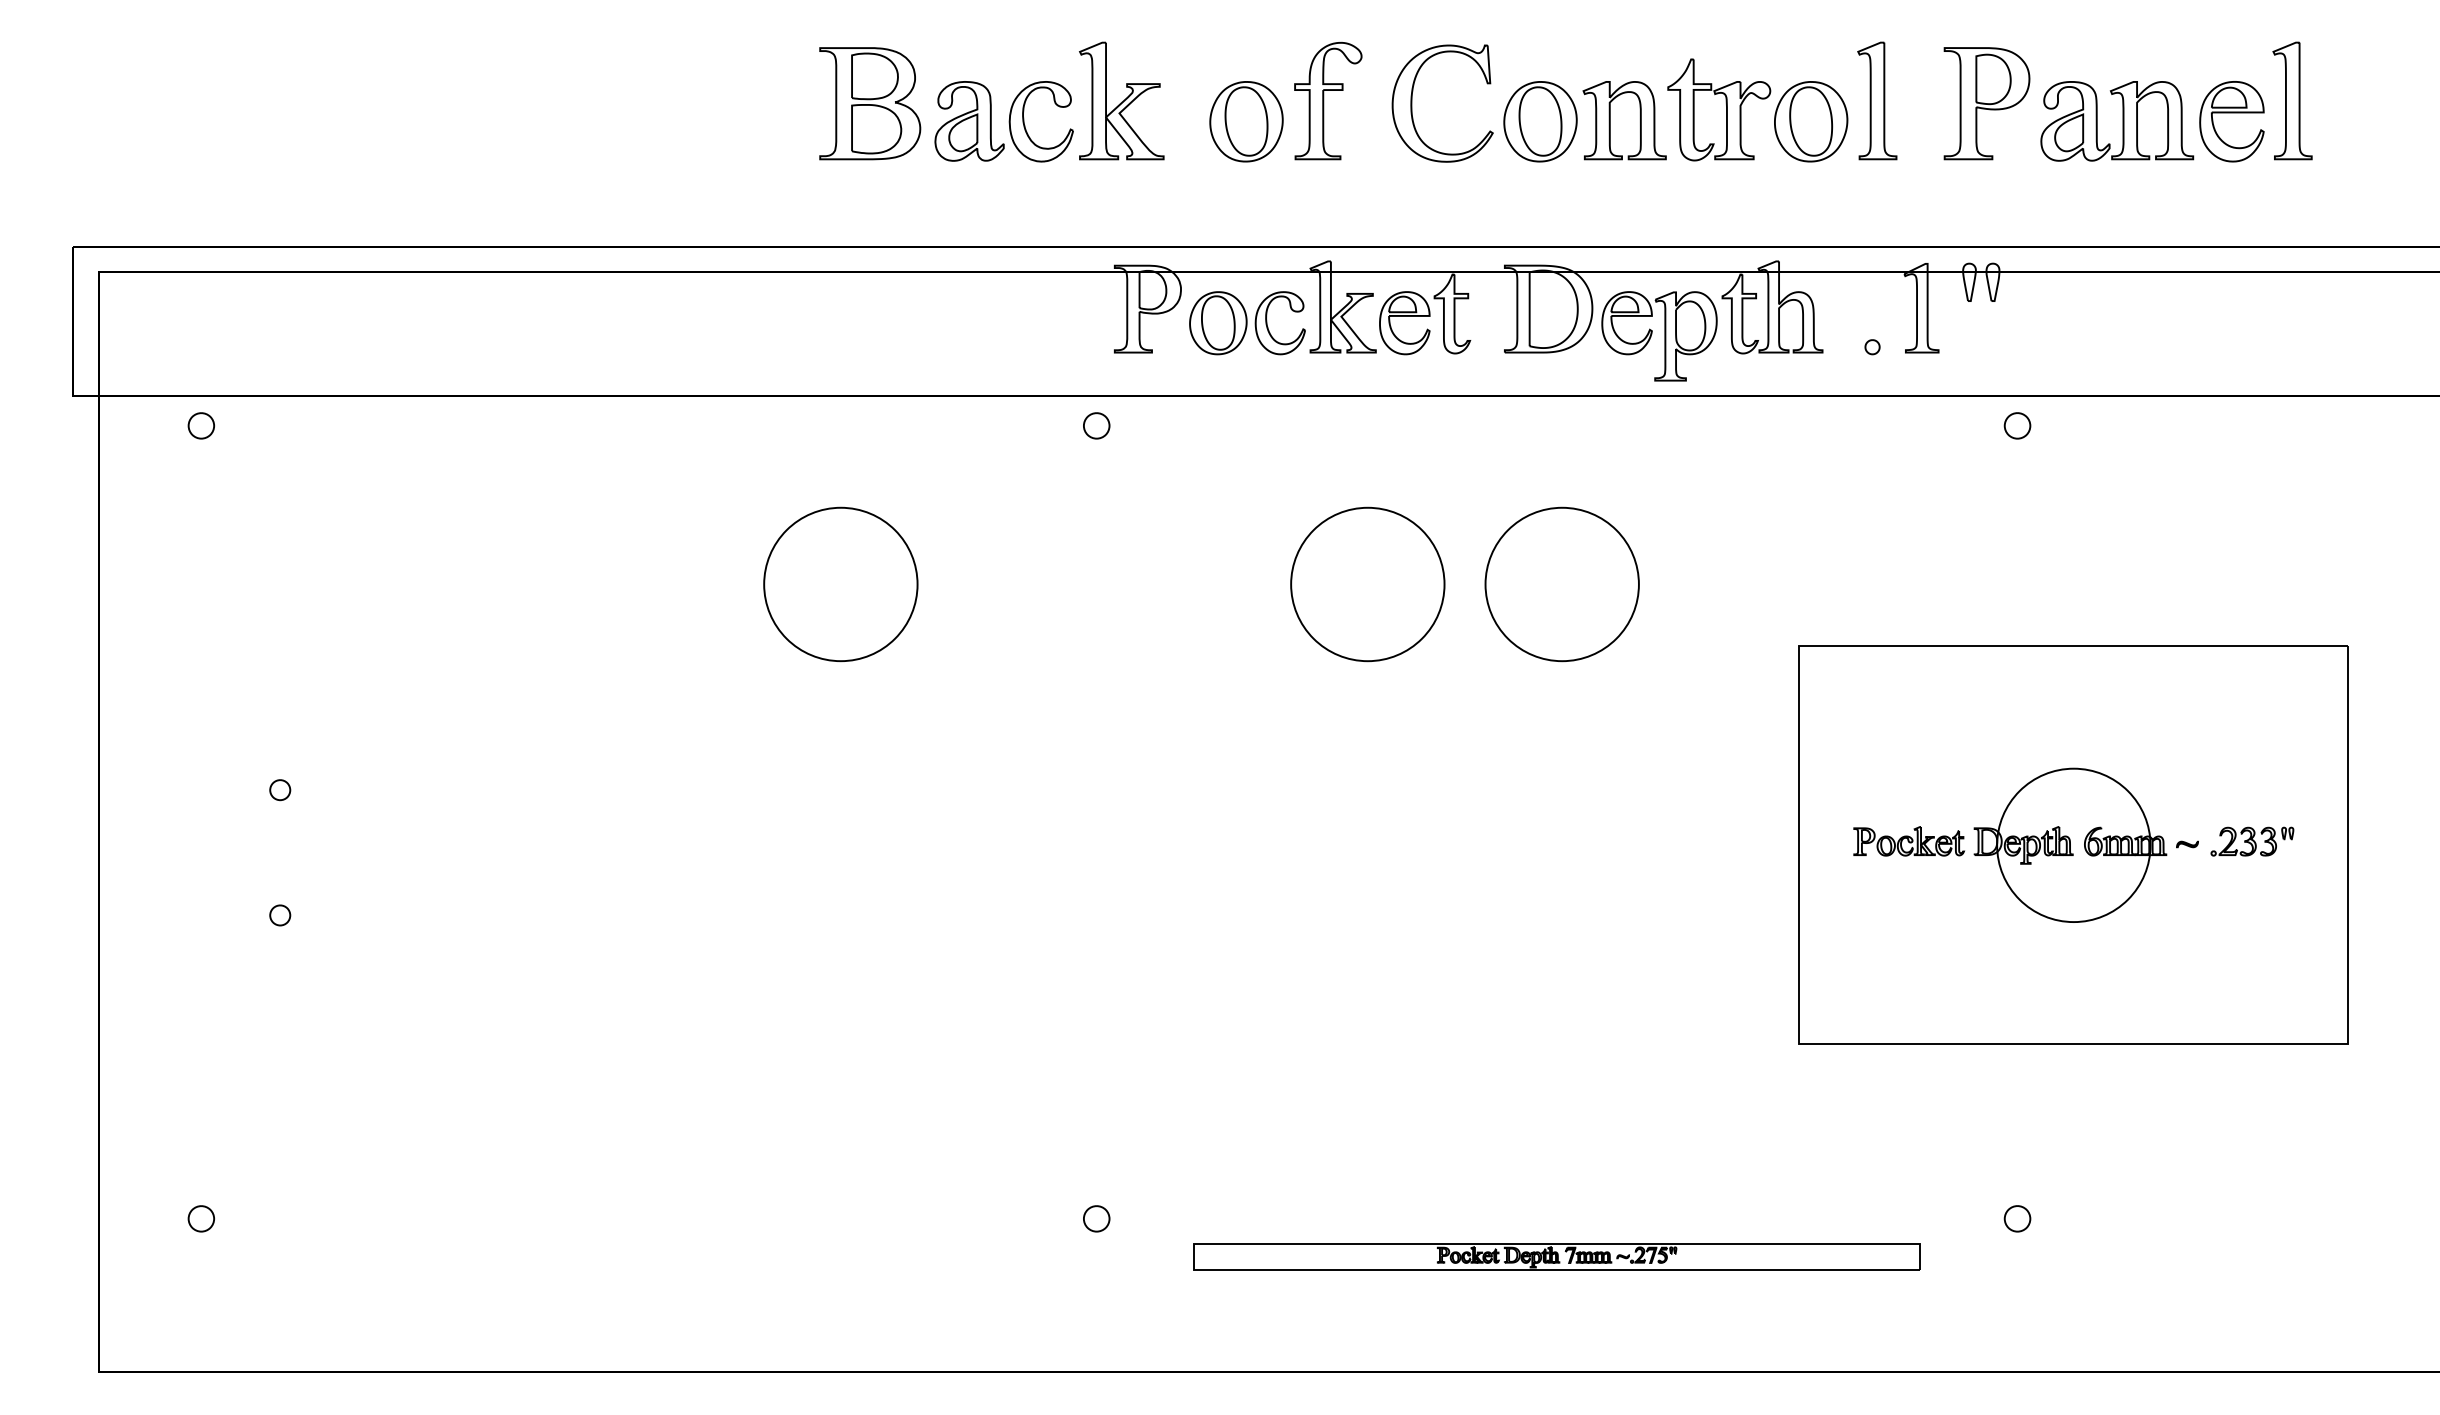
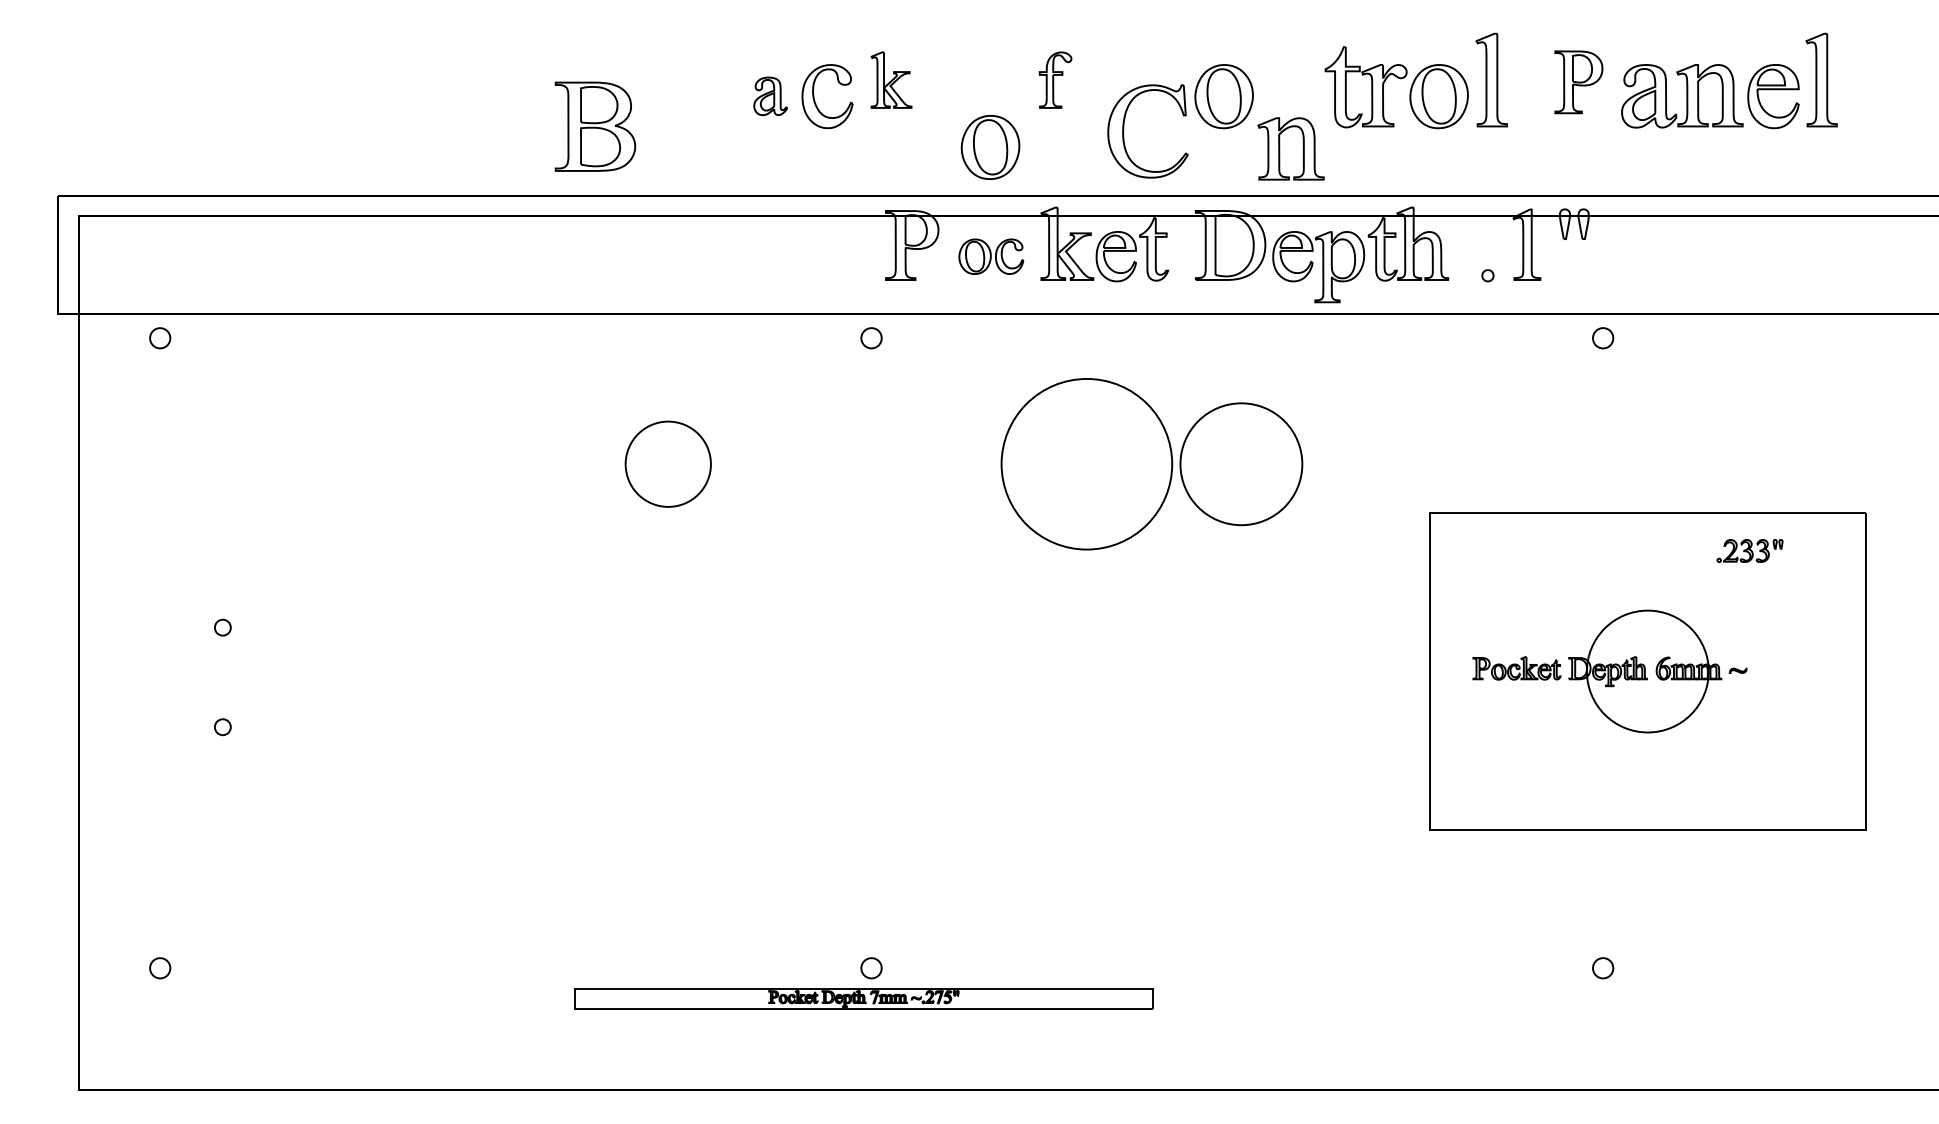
part: (1121, 100) -> (891, 79), size x0.6
part: (1328, 100) -> (1055, 79), size x0.6
part: (870, 103) -> (595, 126), moved
part: (1412, 103) -> (1124, 131), moved
part: (1986, 103) -> (1578, 82), size x0.7
part: (1610, 120) -> (1279, 148), moved
part: (969, 121) -> (770, 96), size x0.6
part: (1246, 121) -> (990, 147), moved
part: (1247, 323) -> (991, 256), size x0.7
part: (840, 584) -> (667, 464), size x0.7
part: (1367, 584) -> (1086, 464), size x1.4
part: (2252, 841) -> (1750, 550), moved
part: (1556, 1256) -> (863, 998), moved

